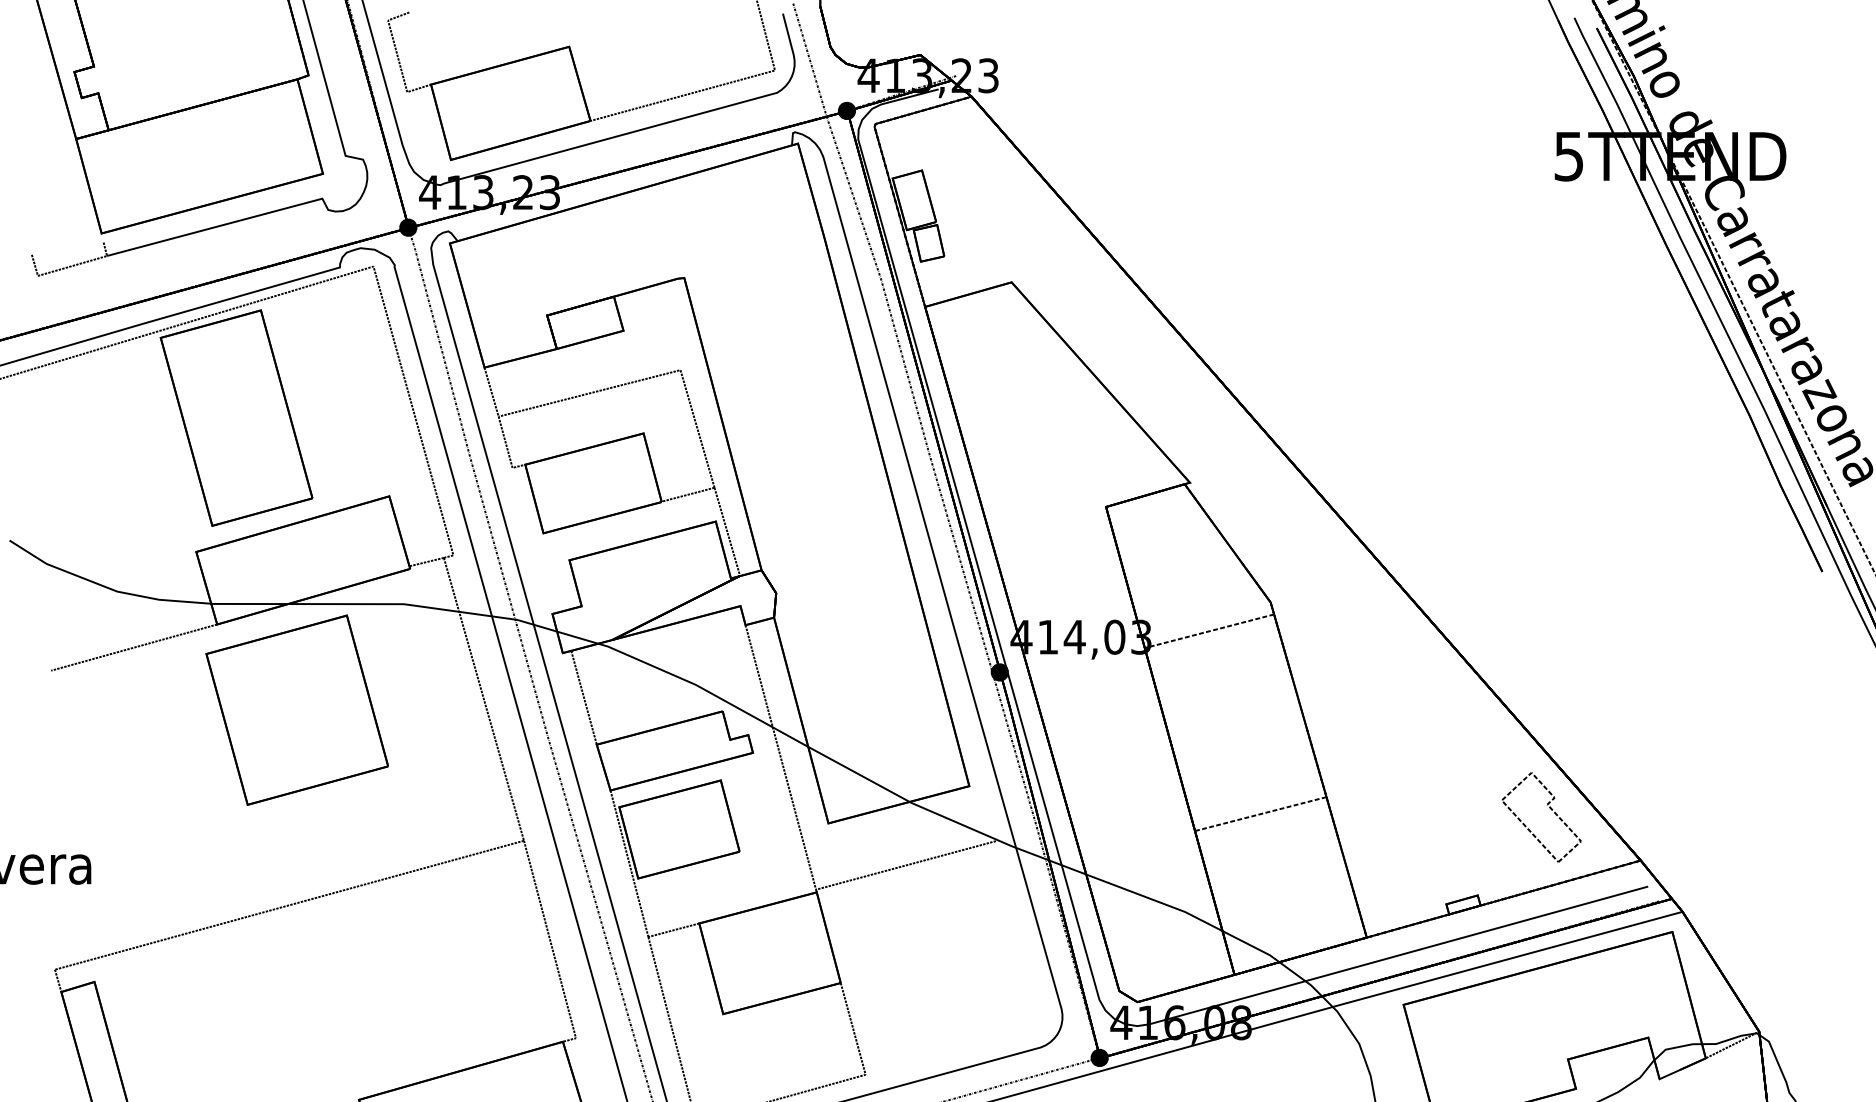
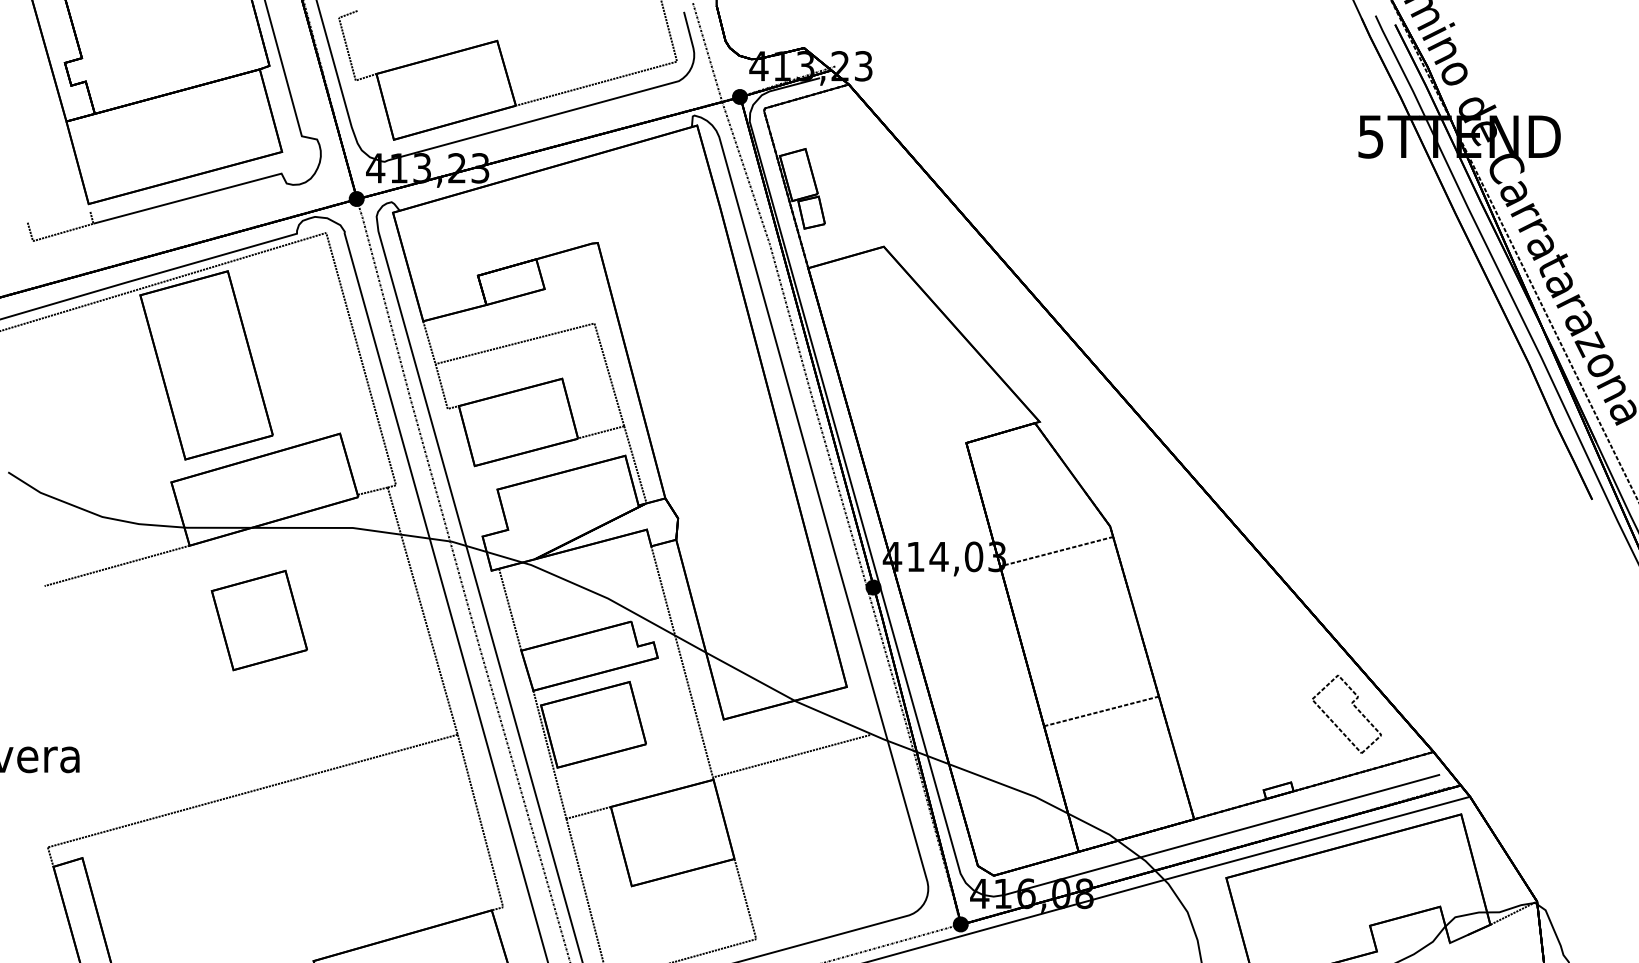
part: (296, 709) -> (258, 619), size x0.6

